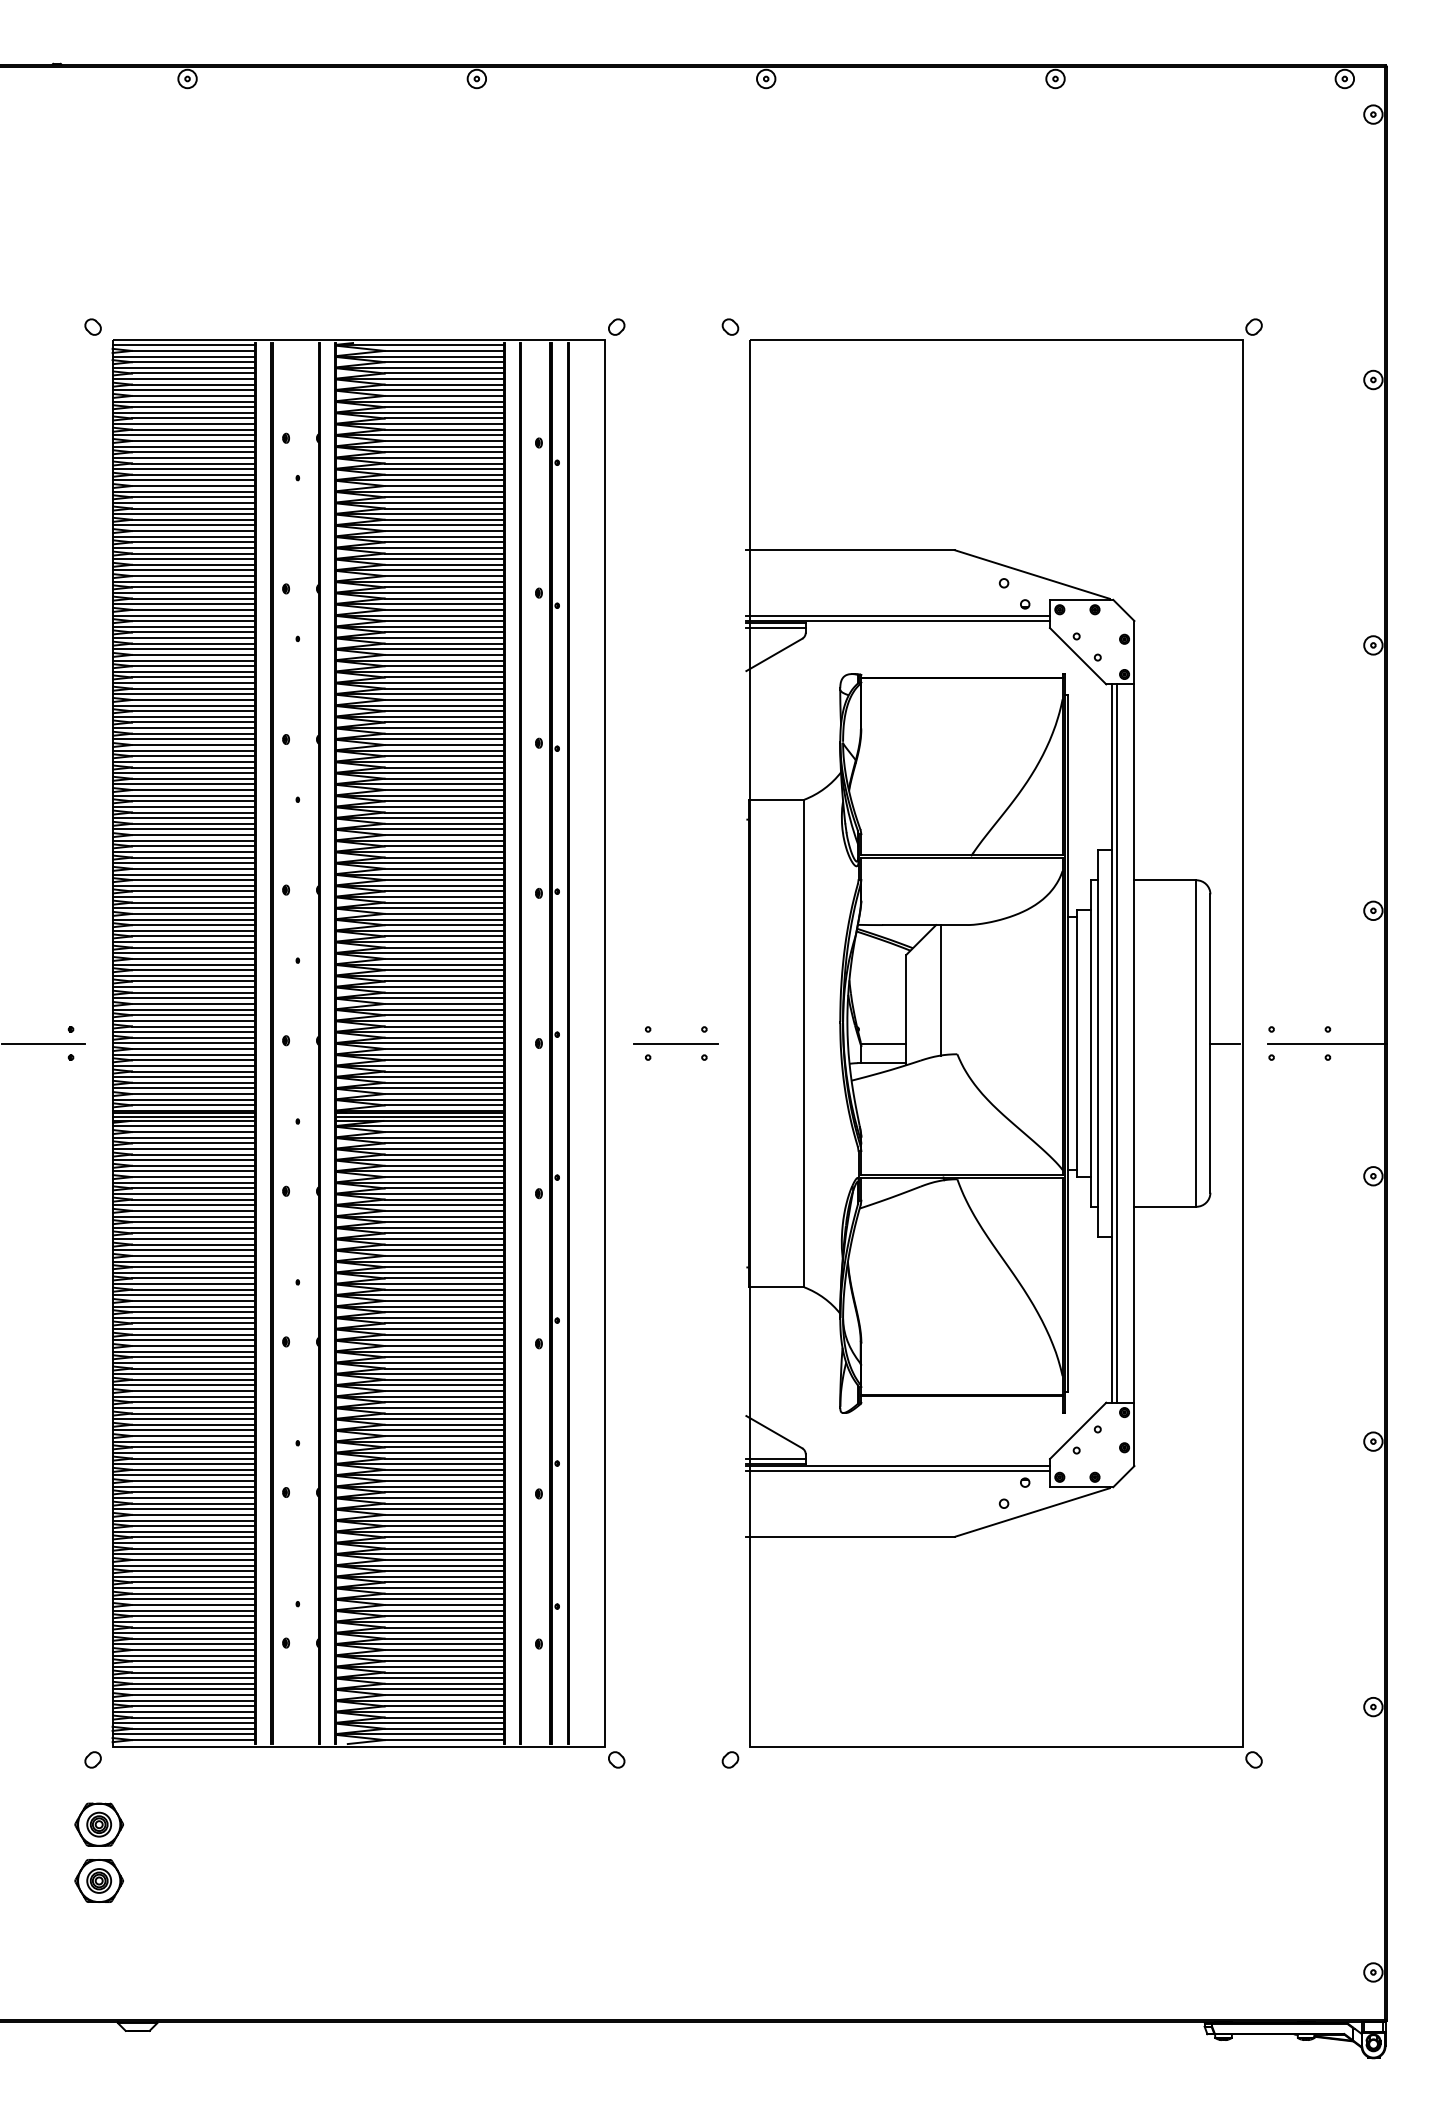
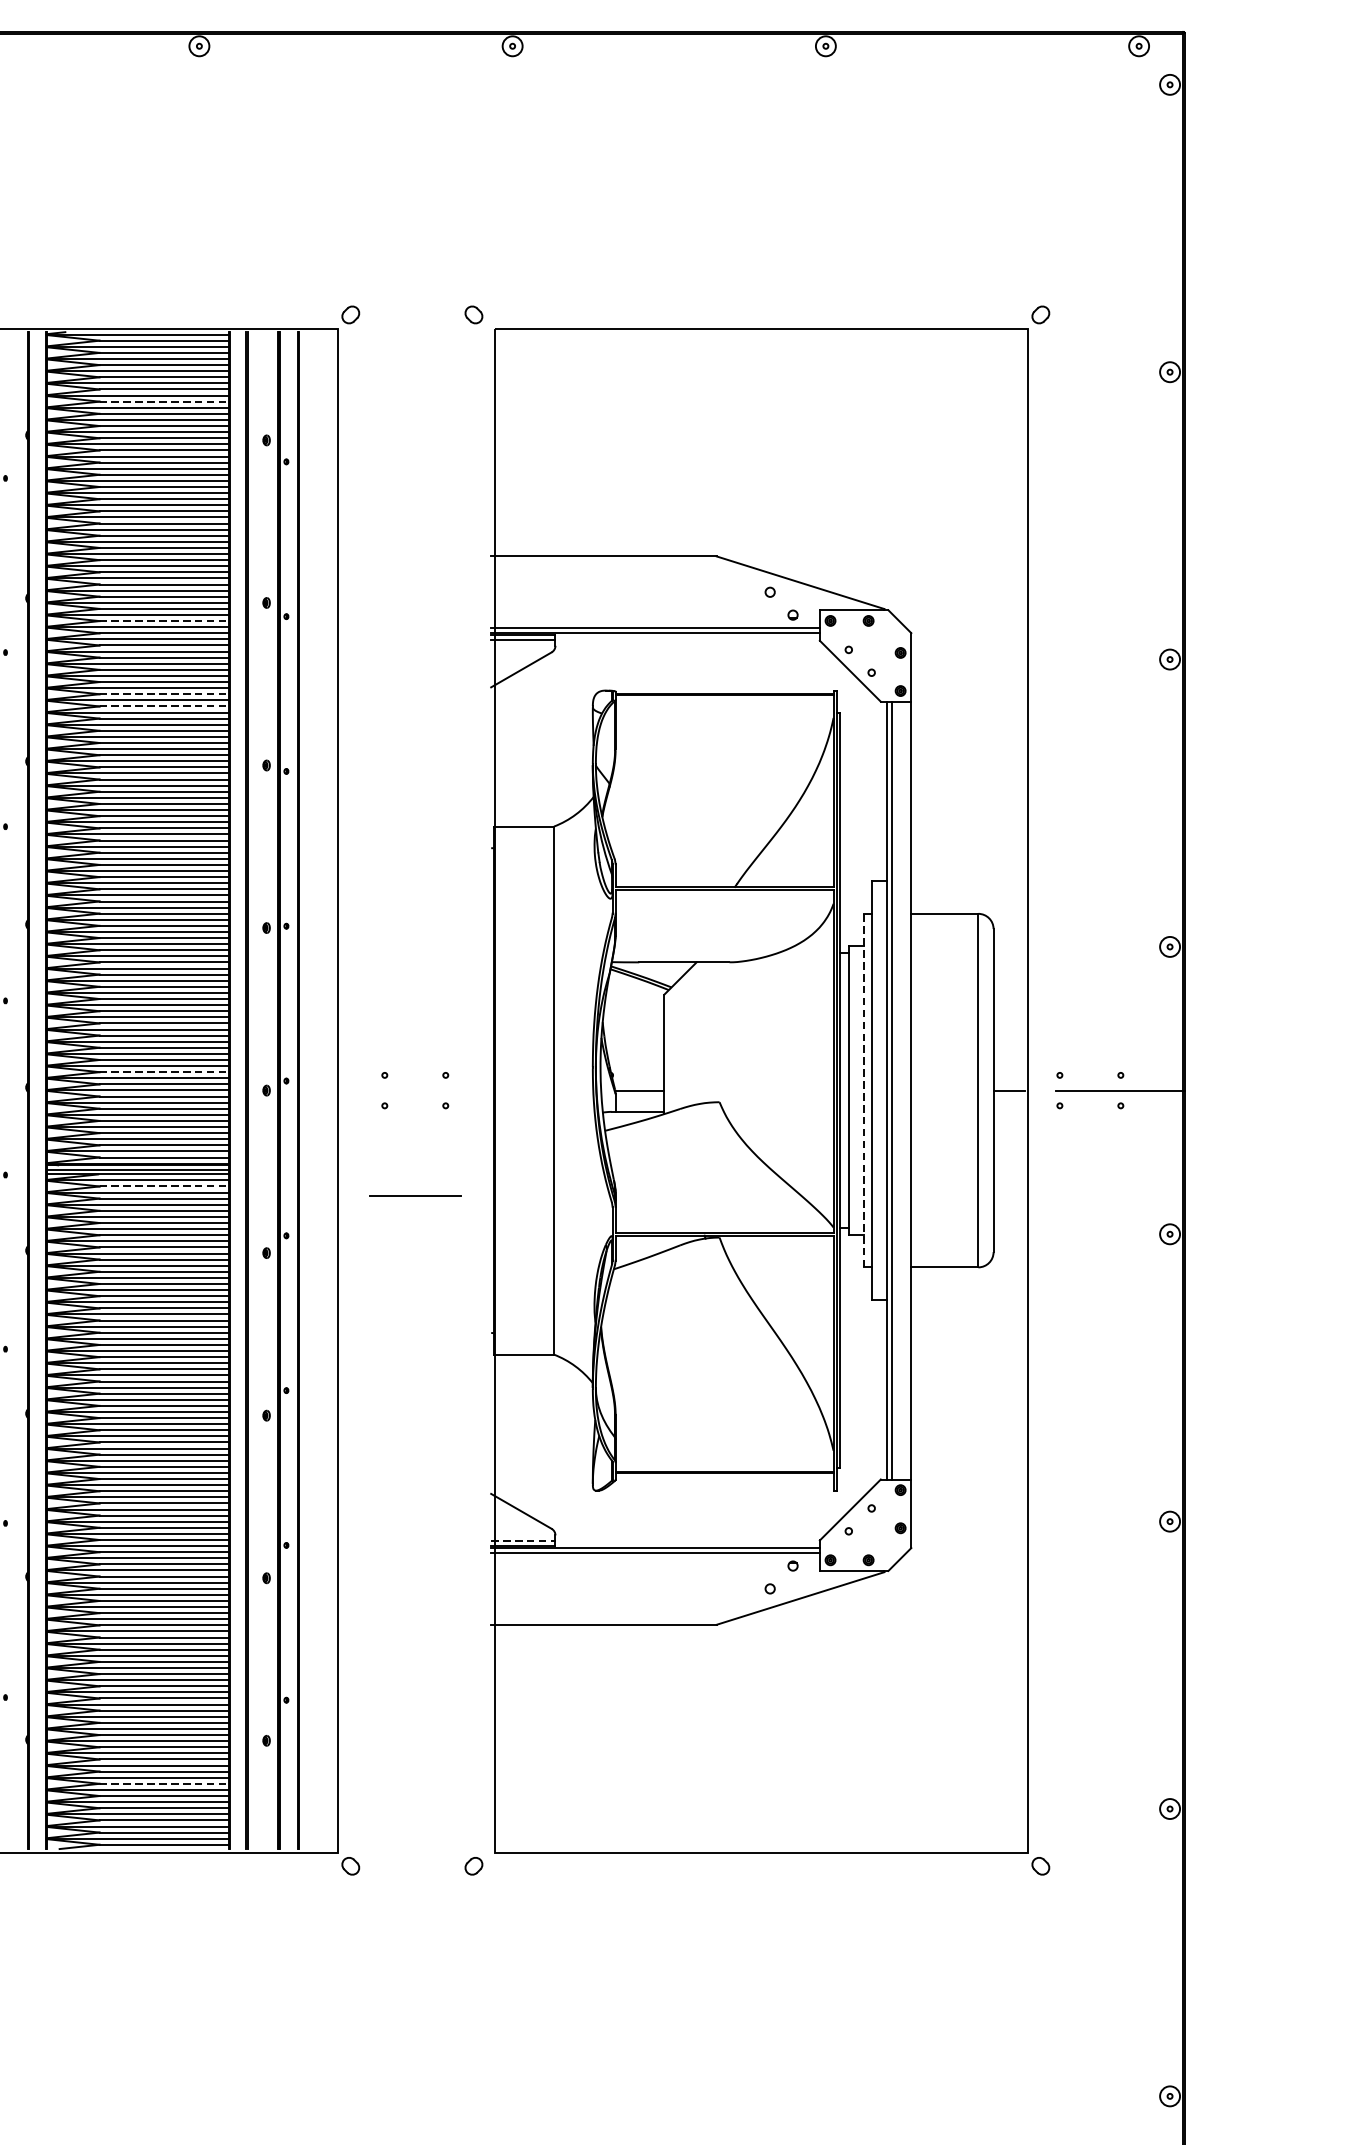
line: (444, 407) -> (164, 401), solid -> dashed
line: (444, 609) -> (164, 620), solid -> dashed
line: (444, 677) -> (164, 694), solid -> dashed
line: (444, 688) -> (164, 706), solid -> dashed
line: (940, 990) -> (701, 1033), removed
line: (444, 1026) -> (164, 1072), solid -> dashed
line: (675, 1043) -> (414, 1195), moved
line: (1090, 1043) -> (863, 1090), solid -> dashed
line: (444, 1132) -> (164, 1186), solid -> dashed
line: (776, 1459) -> (523, 1540), solid -> dashed
line: (444, 1683) -> (164, 1783), solid -> dashed

